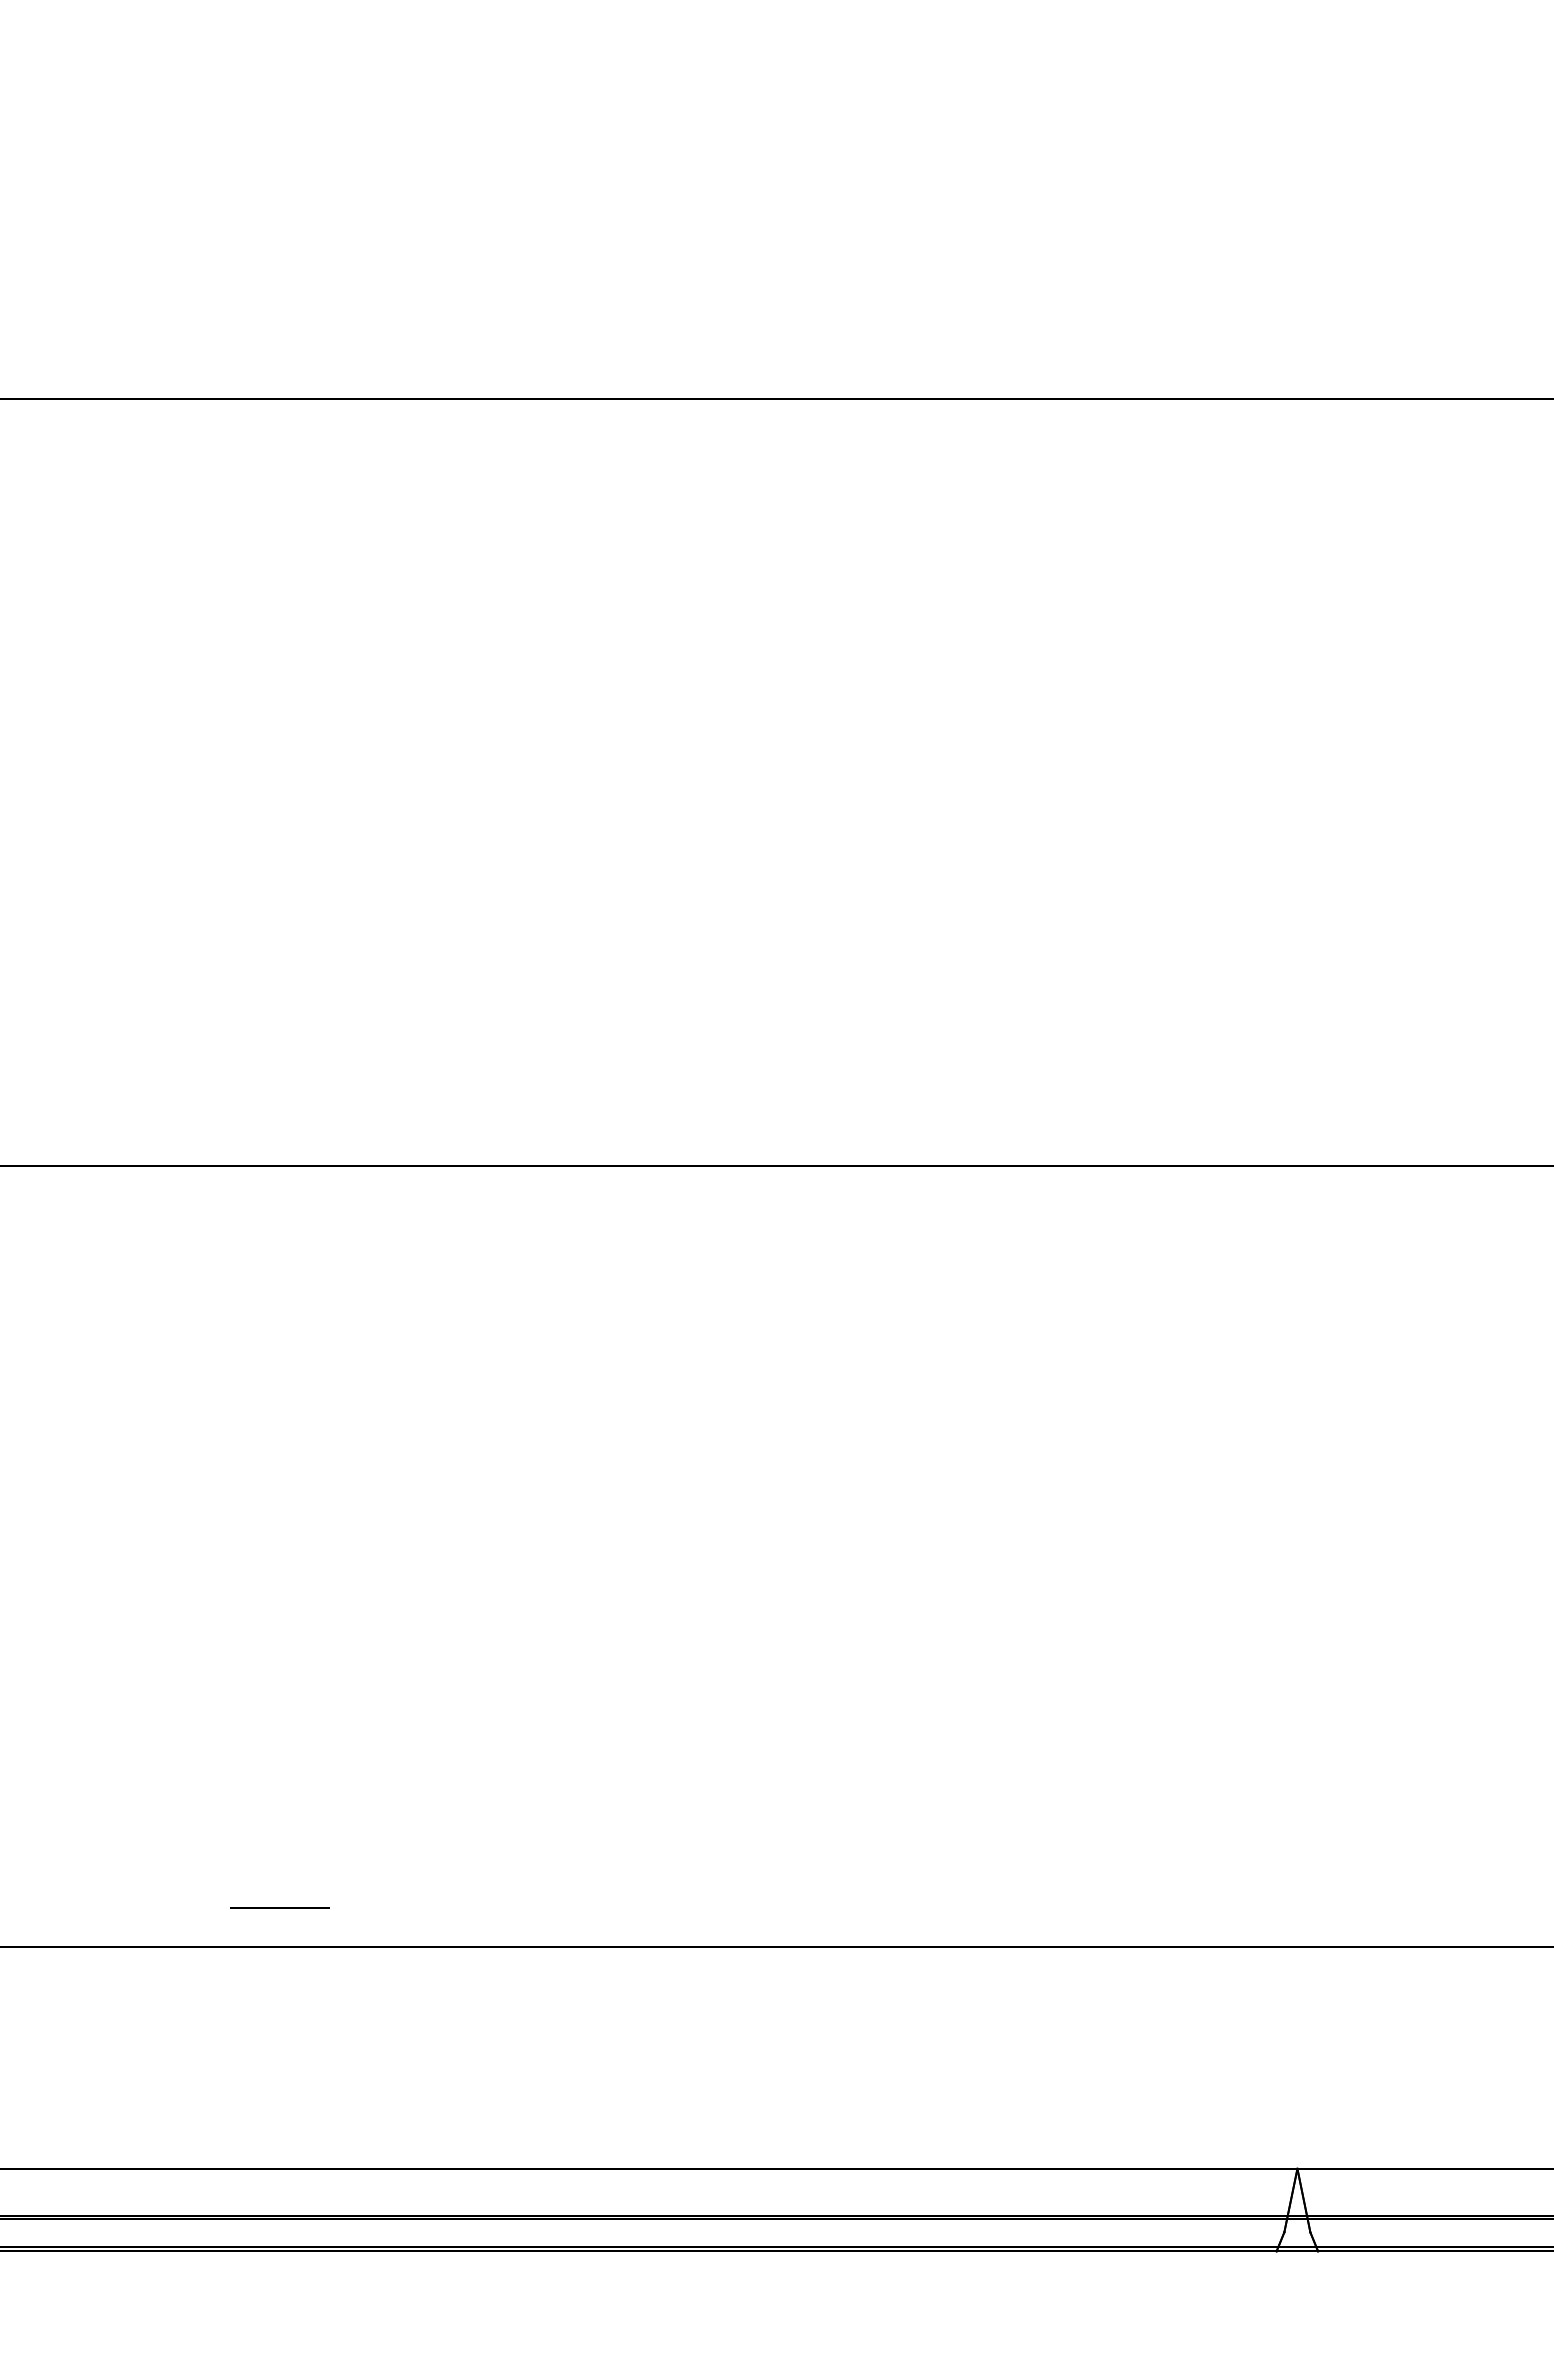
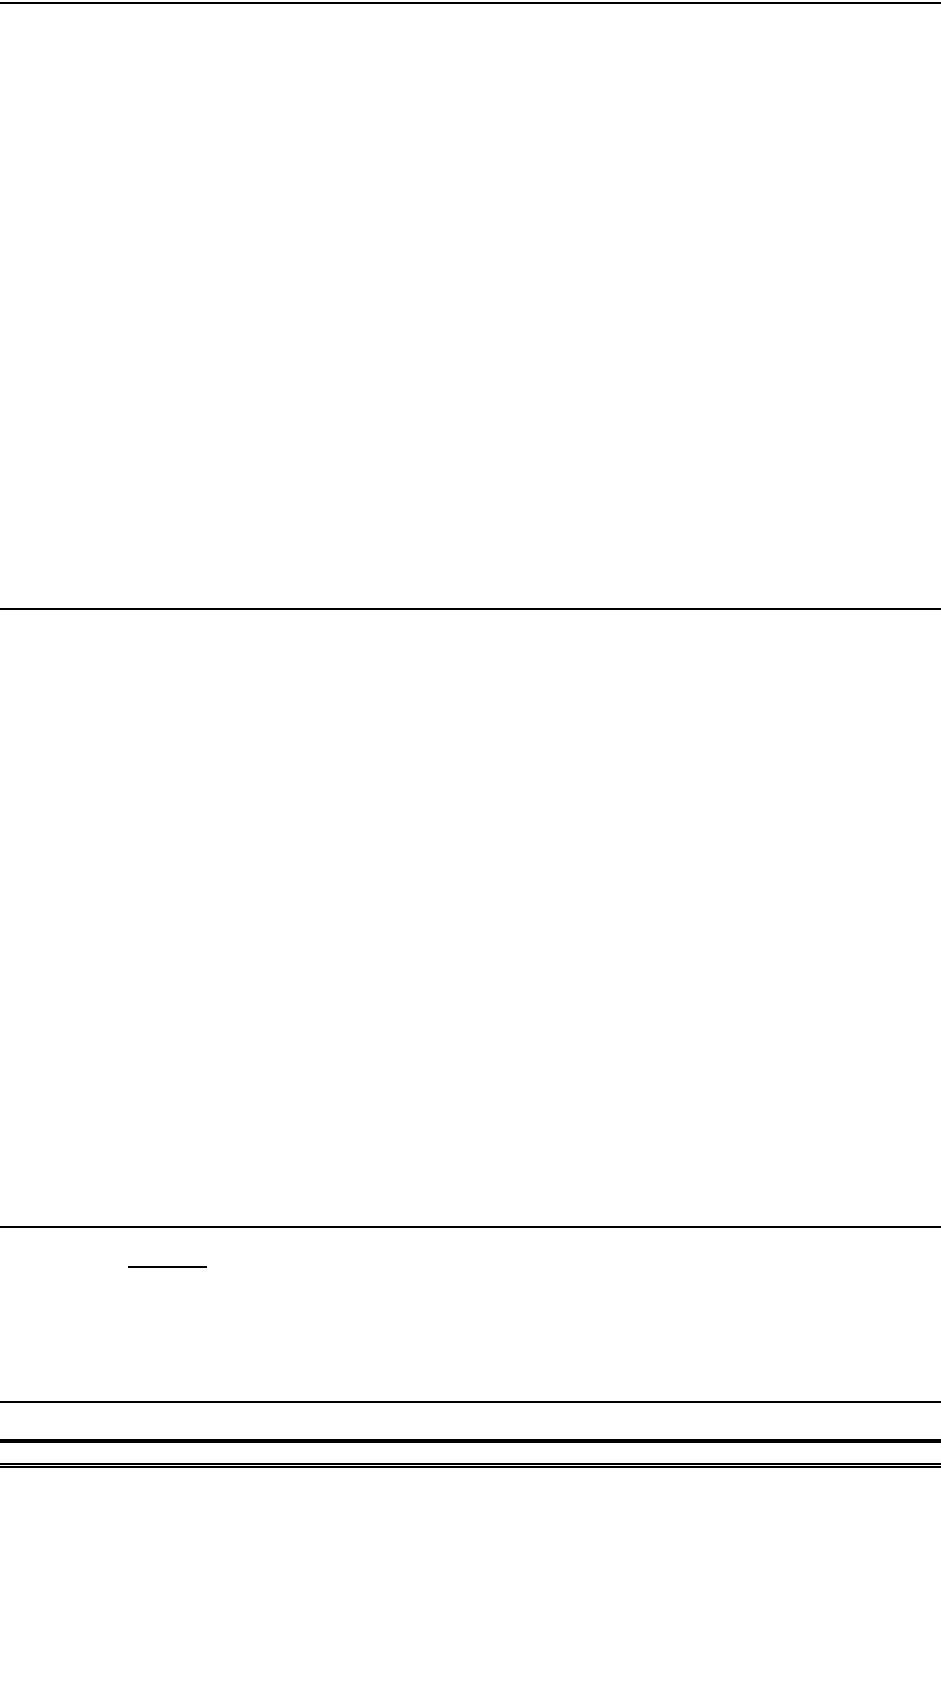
line: (279, 1907) -> (166, 1266), moved

